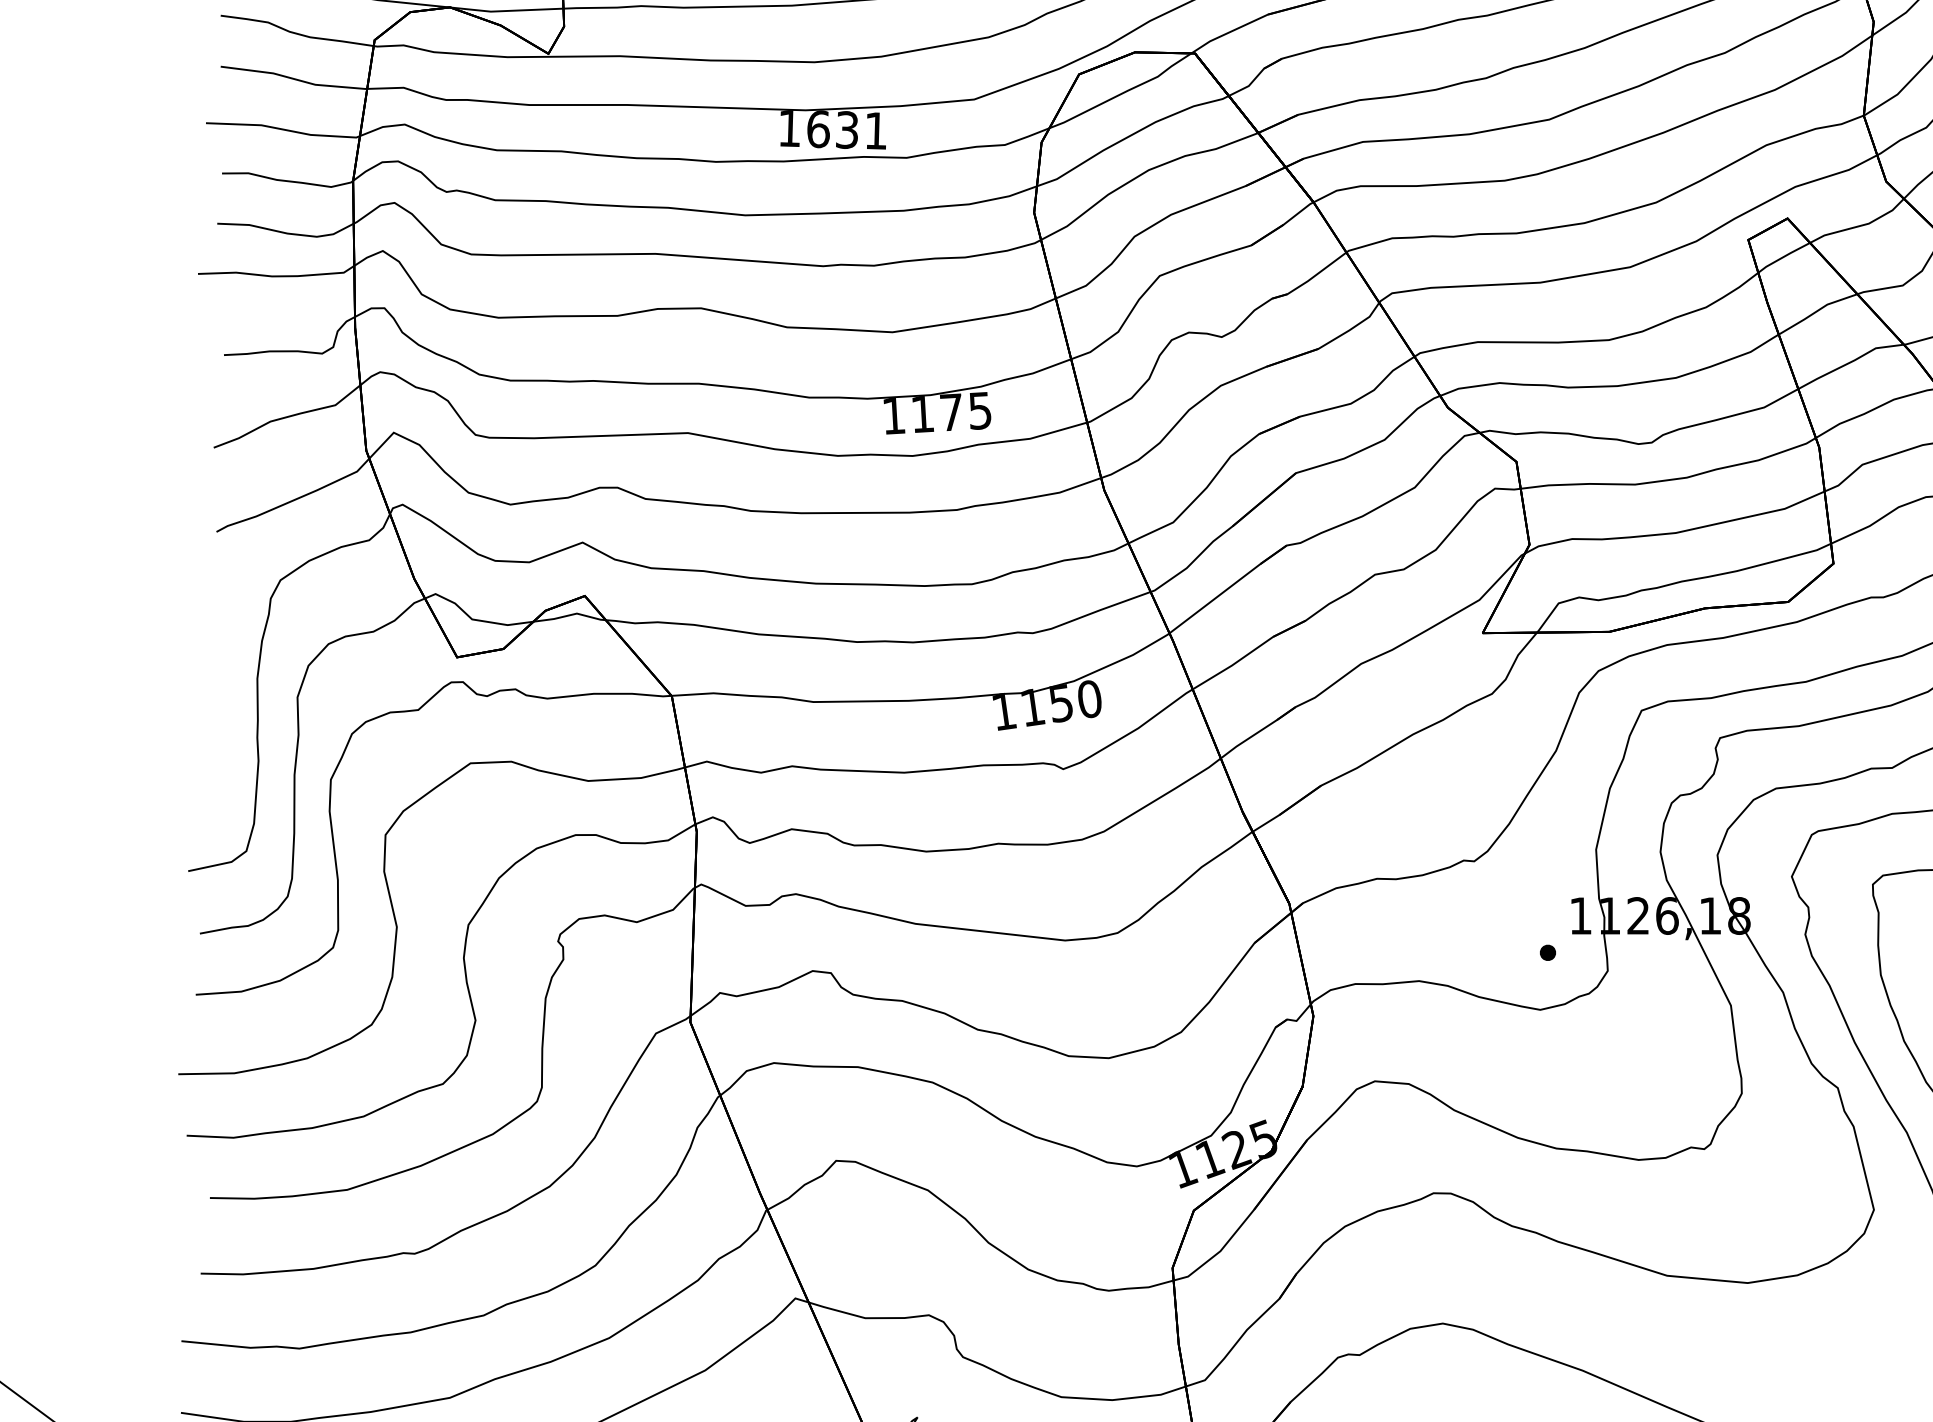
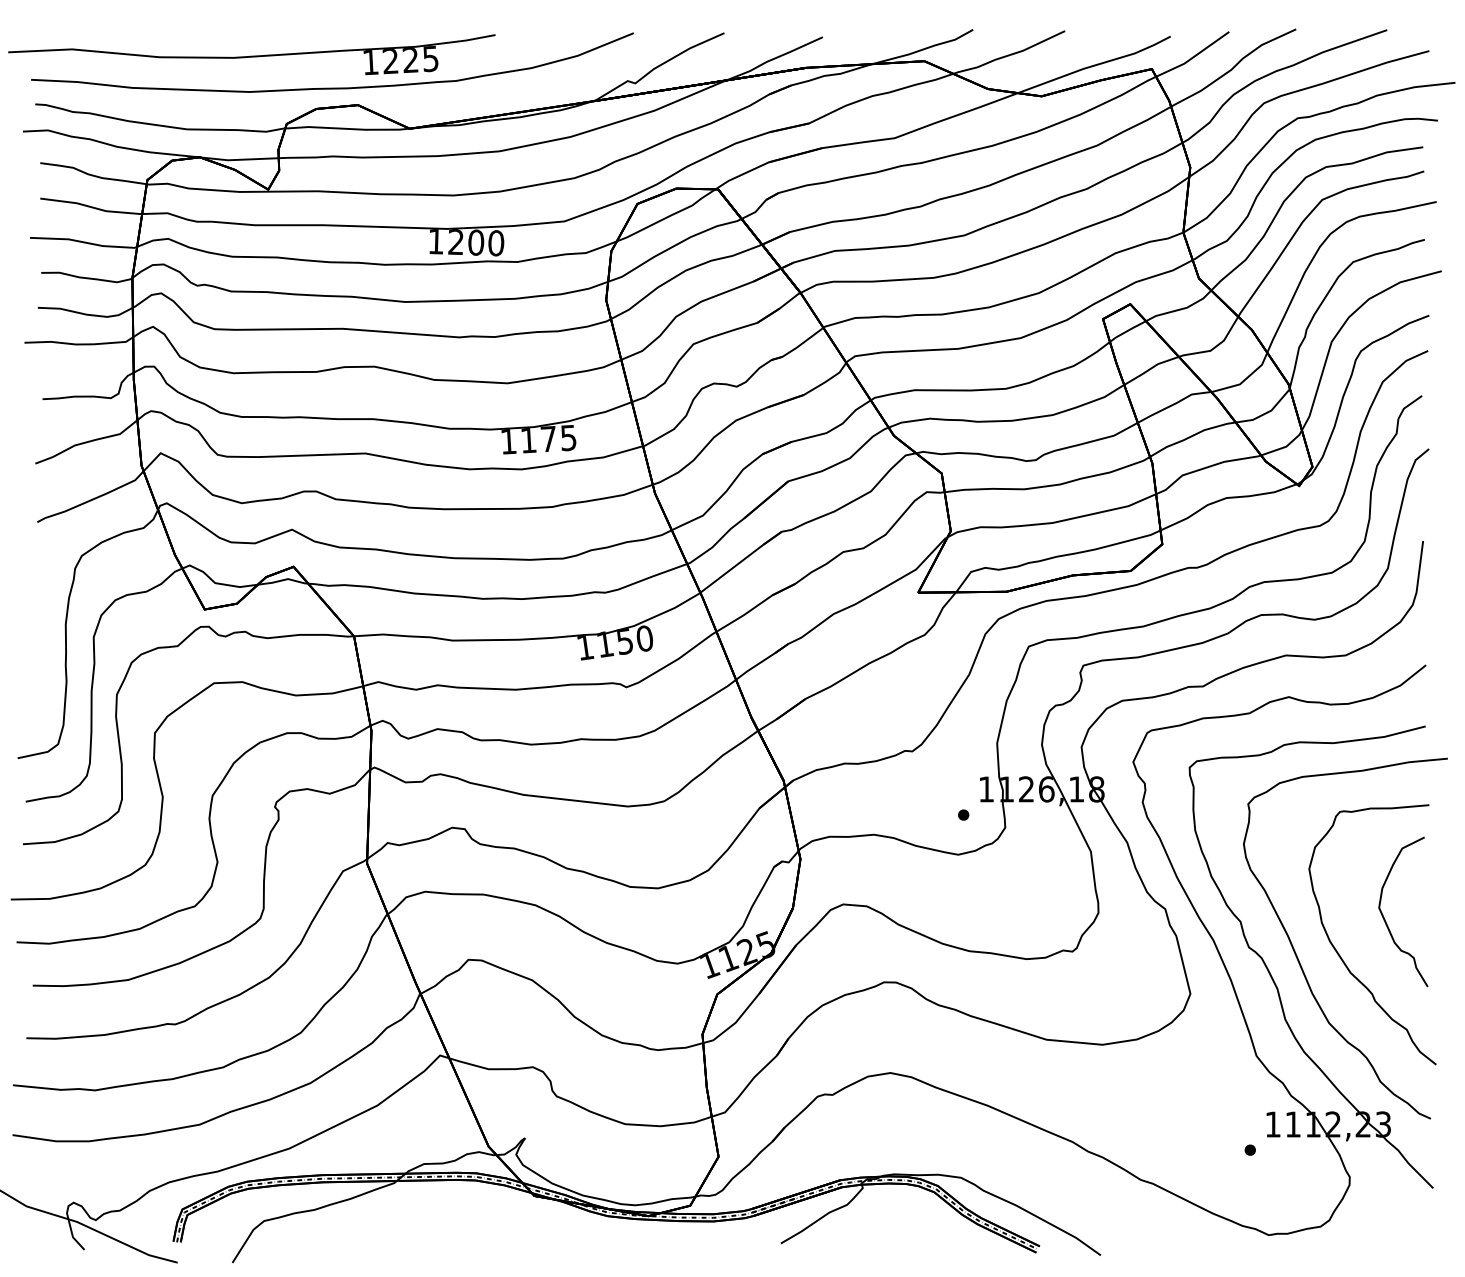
text: (847, 129) -> (476, 242), 1631 -> 1200

